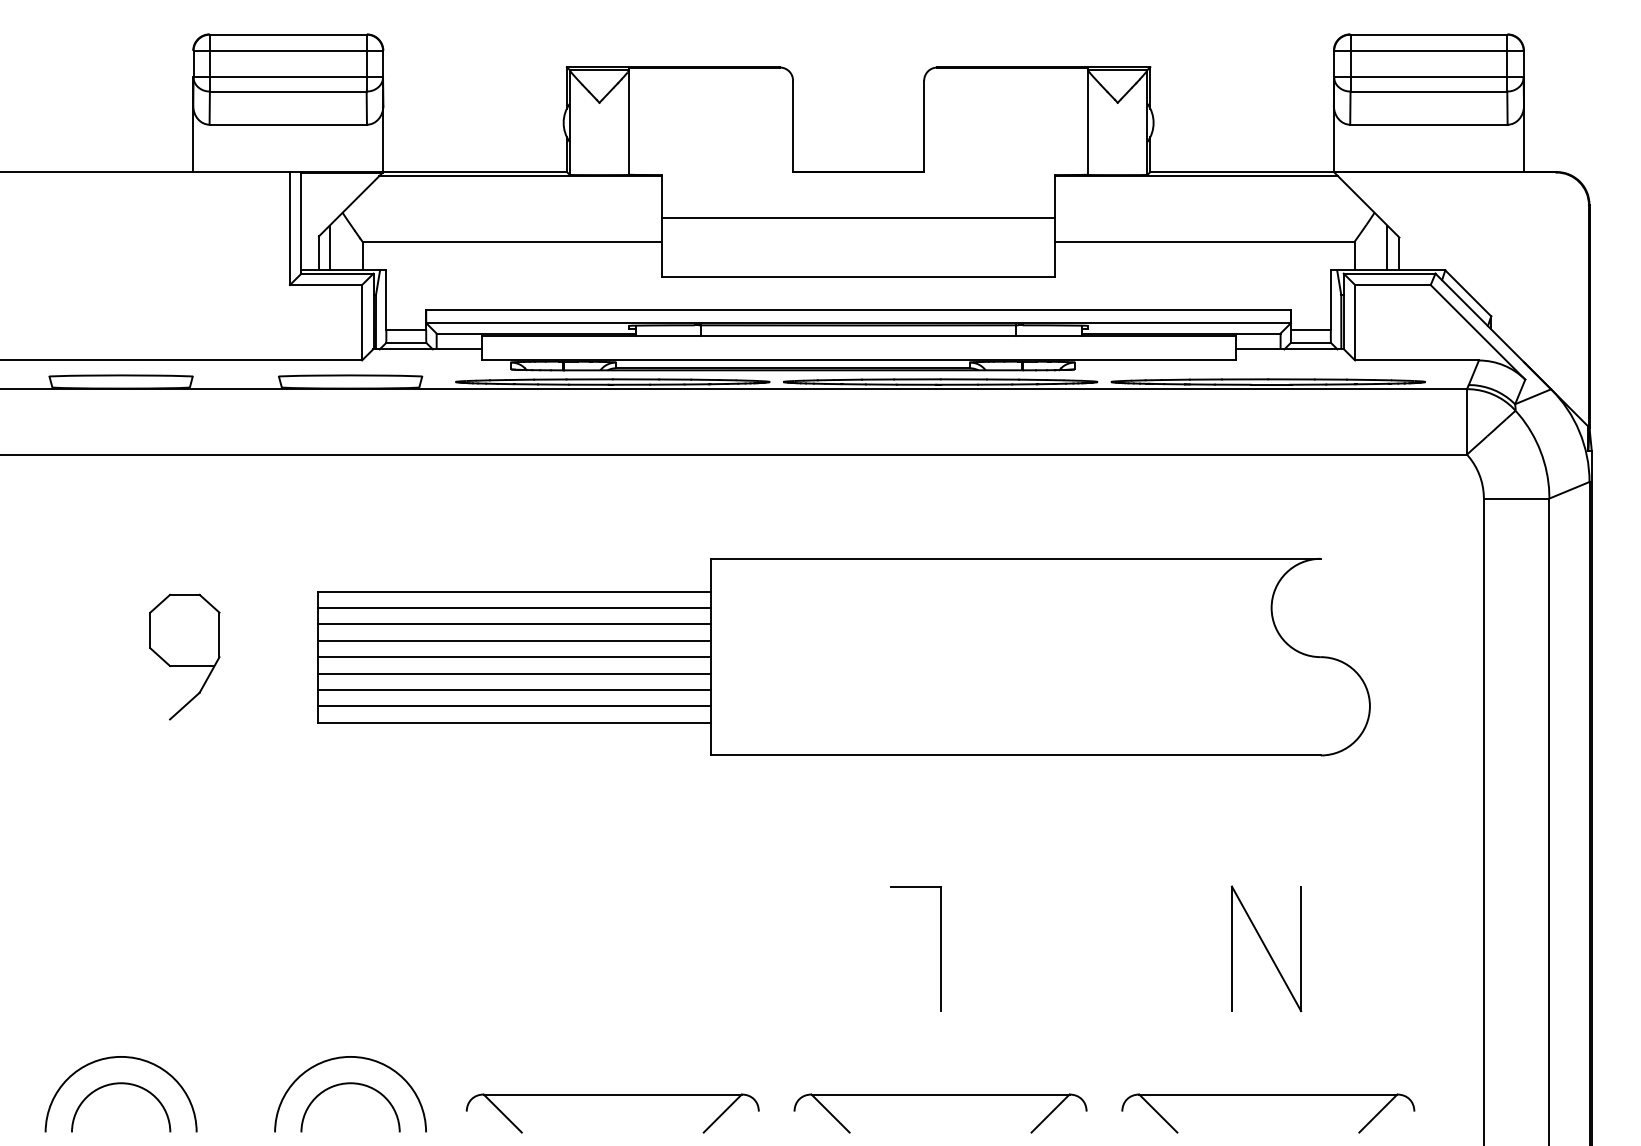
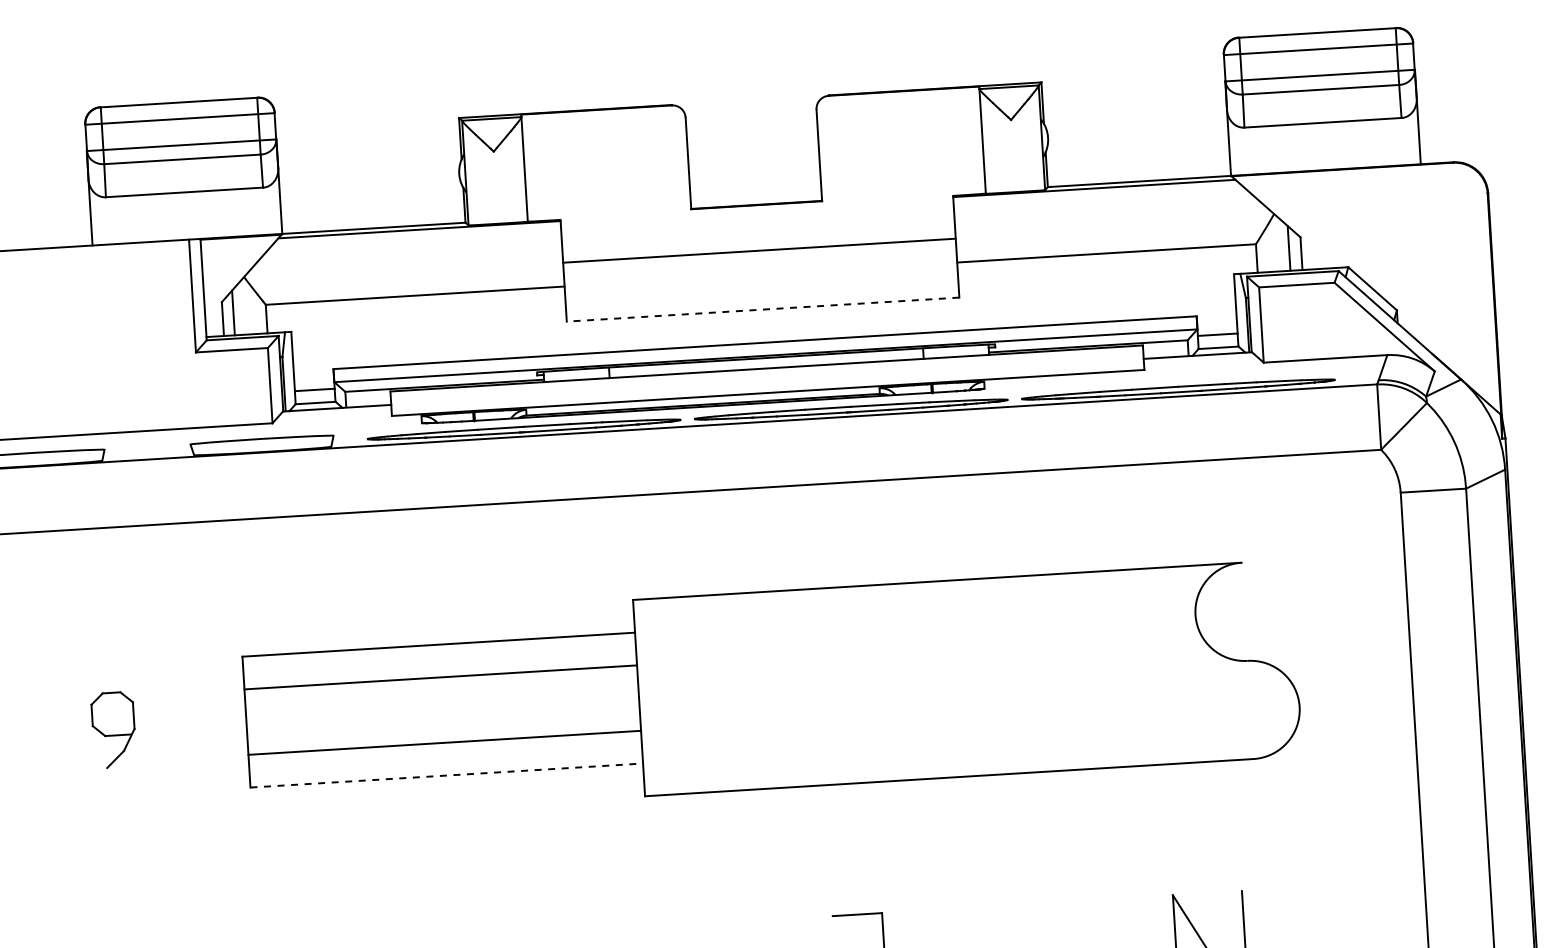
line: (858, 276) -> (762, 309), solid -> dashed
line: (514, 607) -> (439, 660), removed
line: (514, 640) -> (441, 693), removed
part: (184, 656) -> (113, 729), size x0.6
line: (514, 657) -> (442, 710), removed
line: (514, 673) -> (443, 726), removed
line: (514, 706) -> (445, 759), removed
line: (514, 722) -> (446, 775), solid -> dashed

